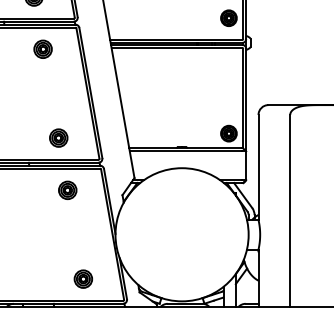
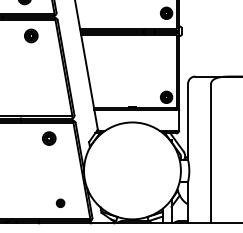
part: (58, 138) -> (42, 100), removed
part: (83, 279) -> (60, 203), size x0.6

